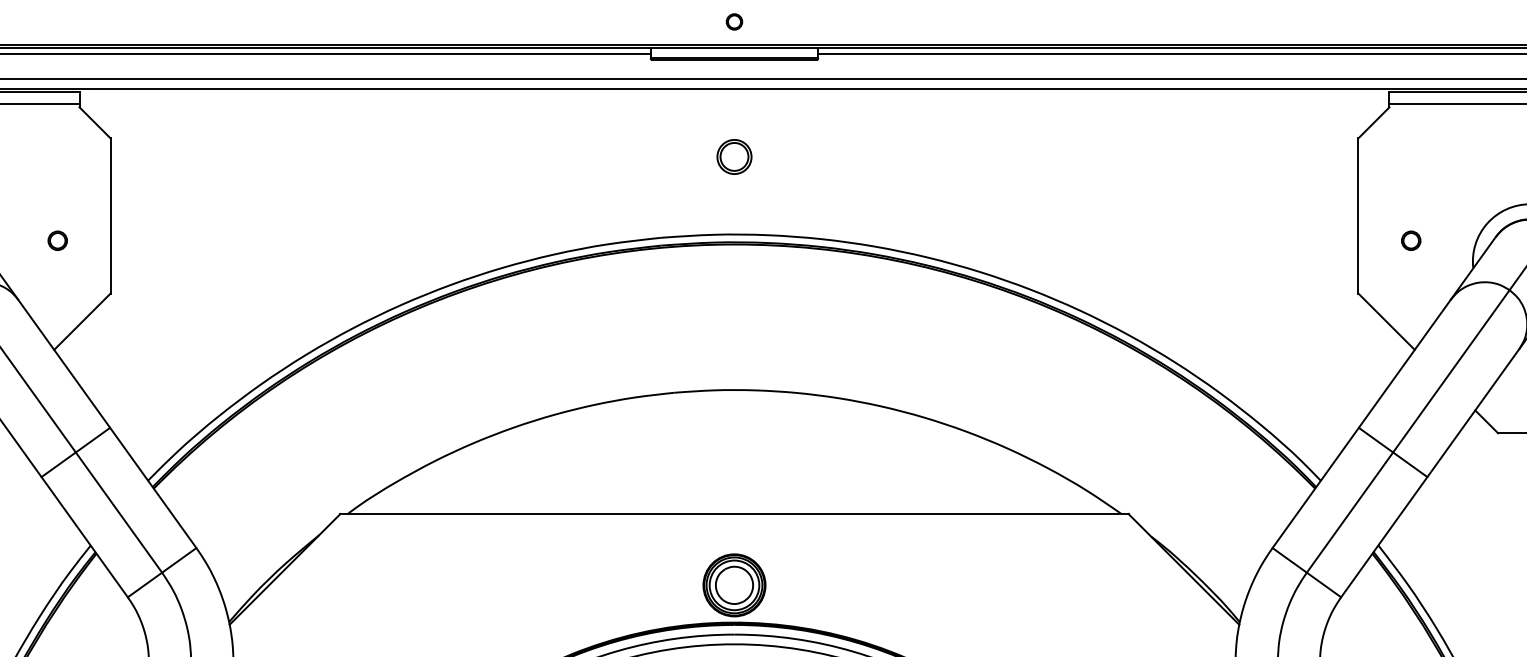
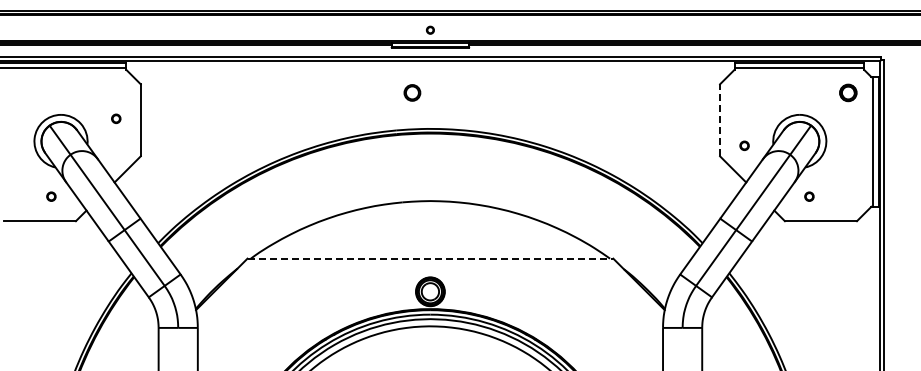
part: (734, 156) -> (412, 92), moved
line: (1359, 214) -> (720, 119), solid -> dashed
part: (58, 240) -> (116, 118), moved
part: (1411, 240) -> (744, 145), moved
line: (734, 513) -> (430, 258), solid -> dashed

